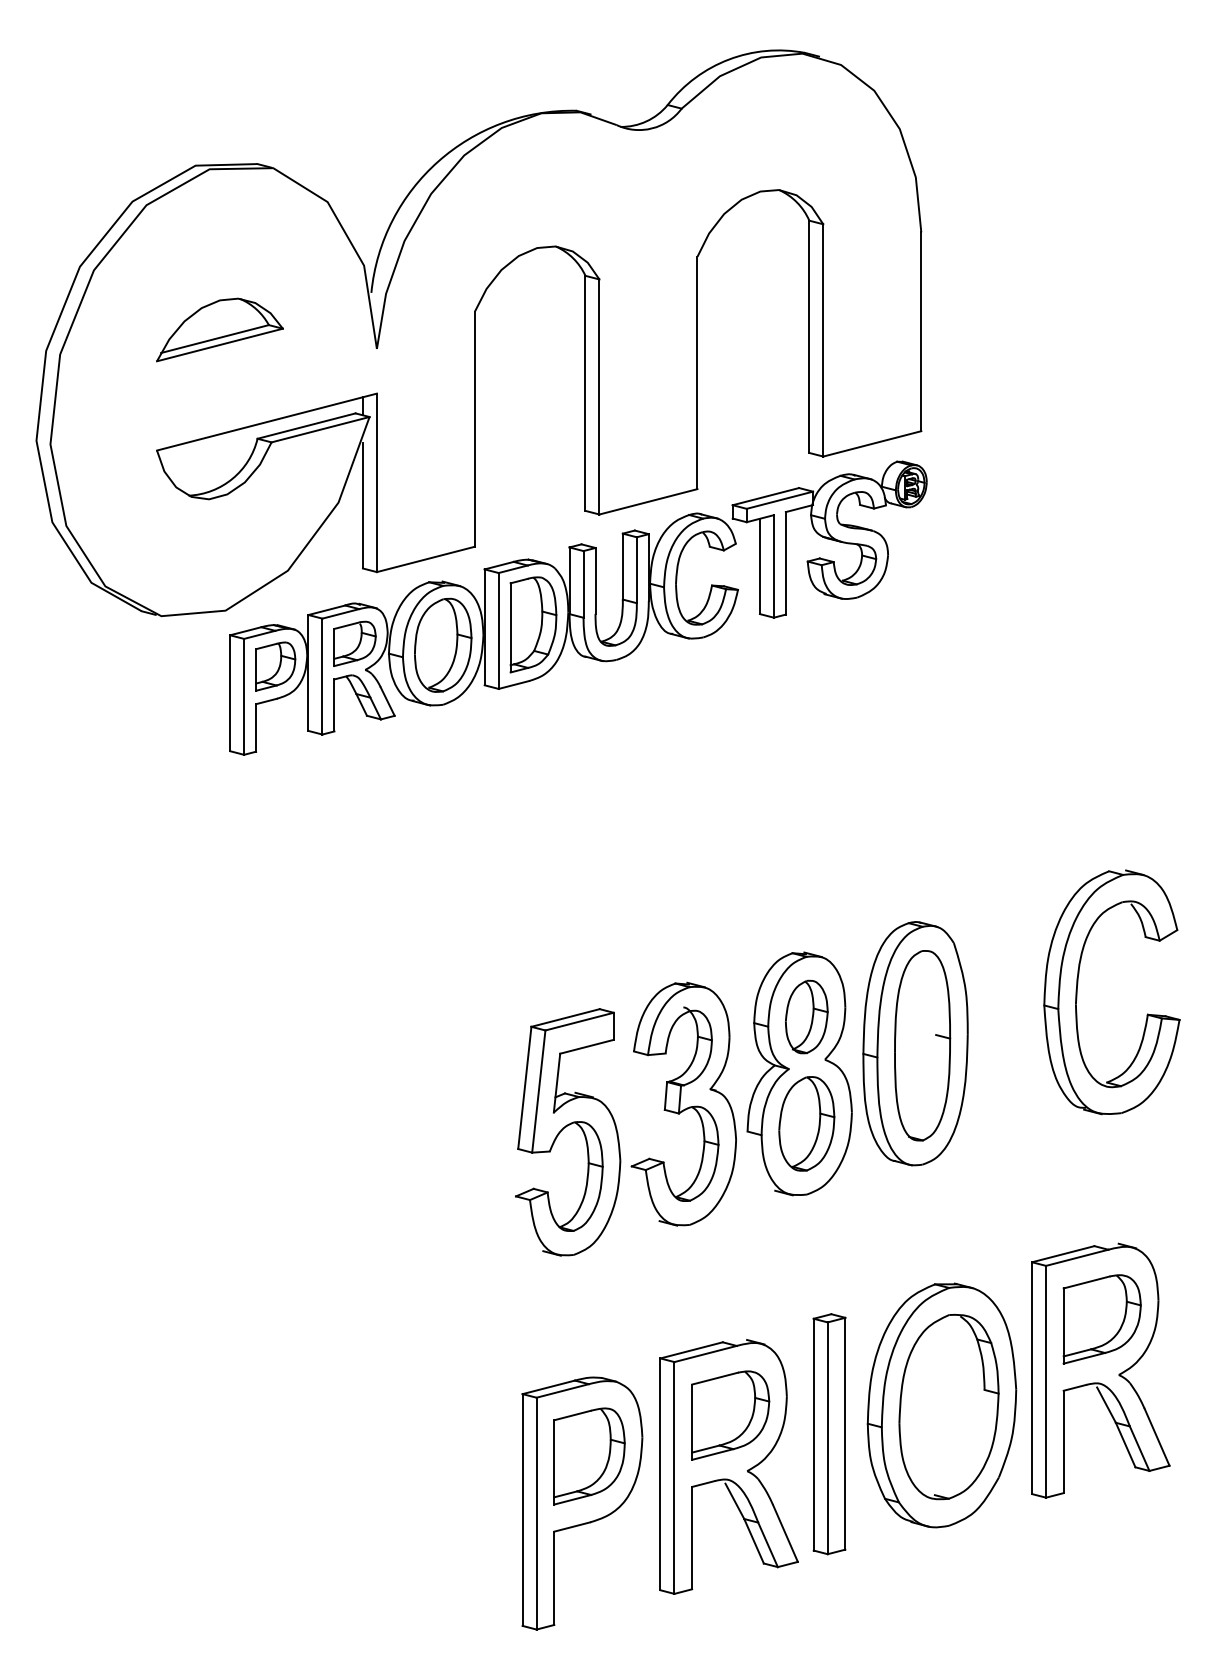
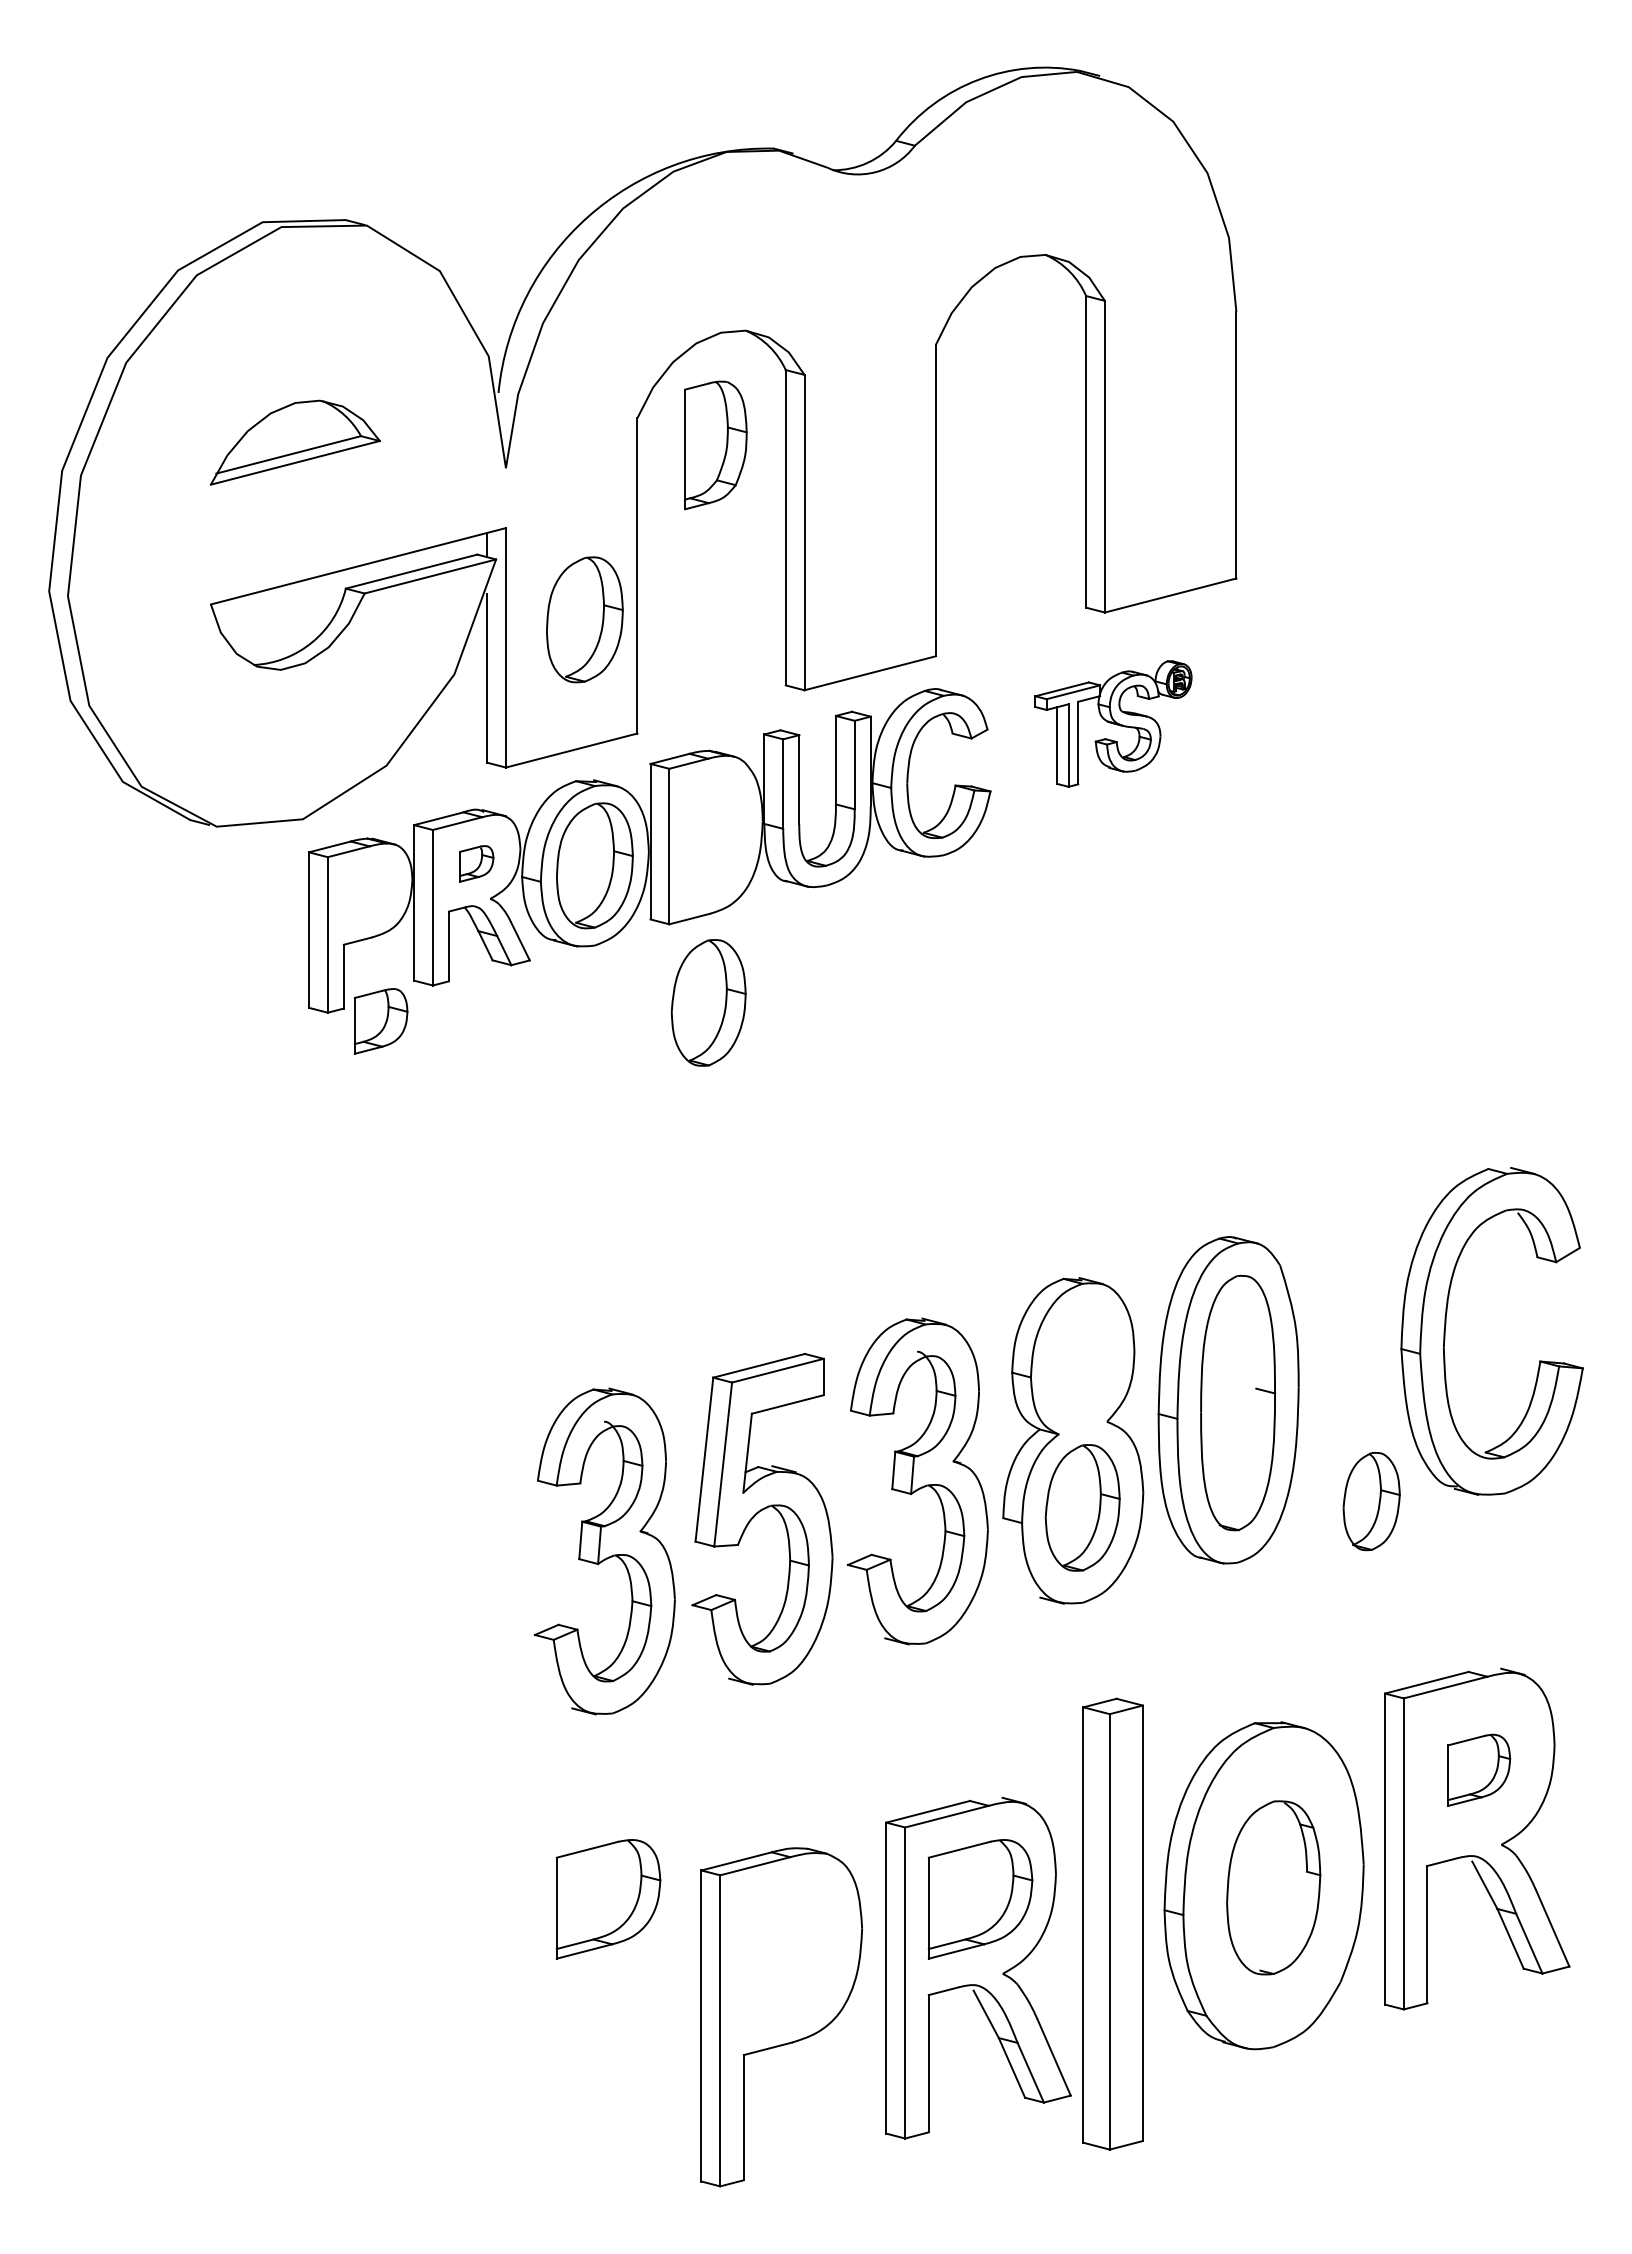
part: (435, 461) -> (584, 619), added
part: (829, 539) -> (1113, 723), size x0.6
part: (533, 624) -> (715, 445), moved
part: (354, 643) -> (476, 863), size x0.6
part: (275, 666) -> (380, 1021), moved
part: (527, 747) -> (708, 1002), added
part: (806, 1017) -> (1371, 1501), moved
part: (450, 1156) -> (604, 1551), added
part: (1101, 1319) -> (1478, 1770), size x0.6
part: (948, 1406) -> (1273, 1887), size x0.7
part: (453, 1415) -> (608, 1899), added
part: (829, 1434) -> (1113, 1924), size x1.4
part: (588, 1455) -> (790, 1953), removed

